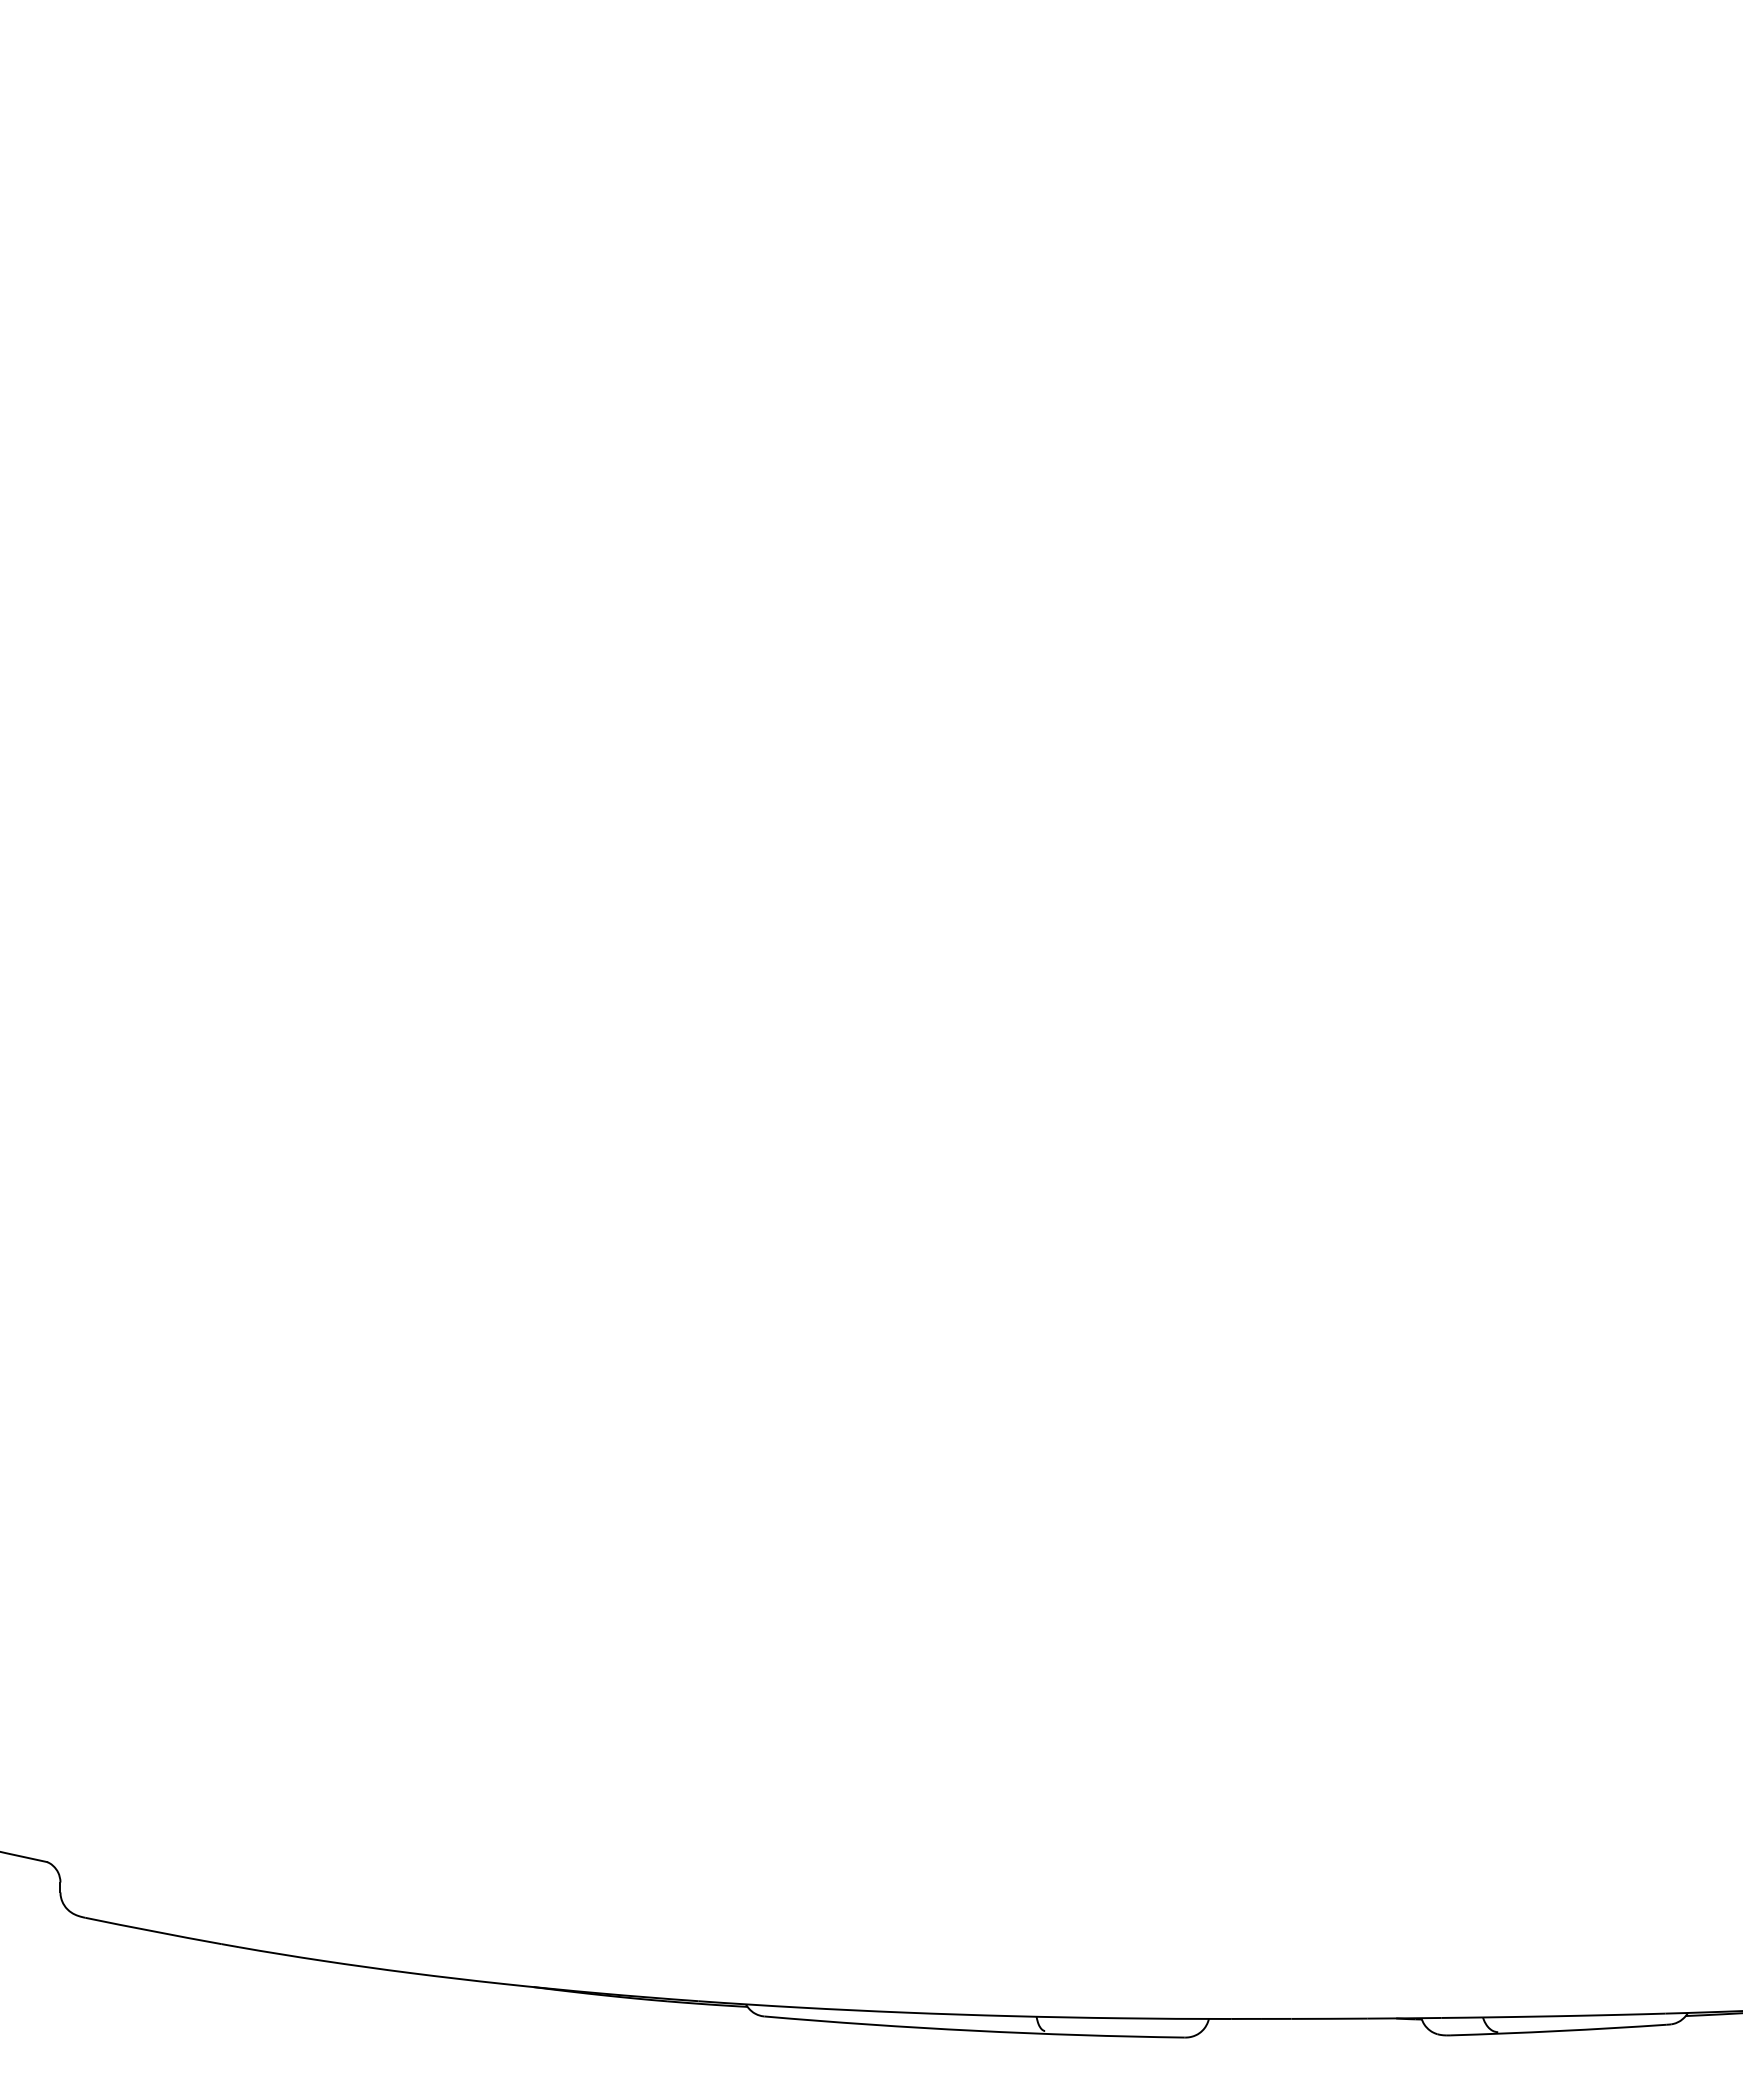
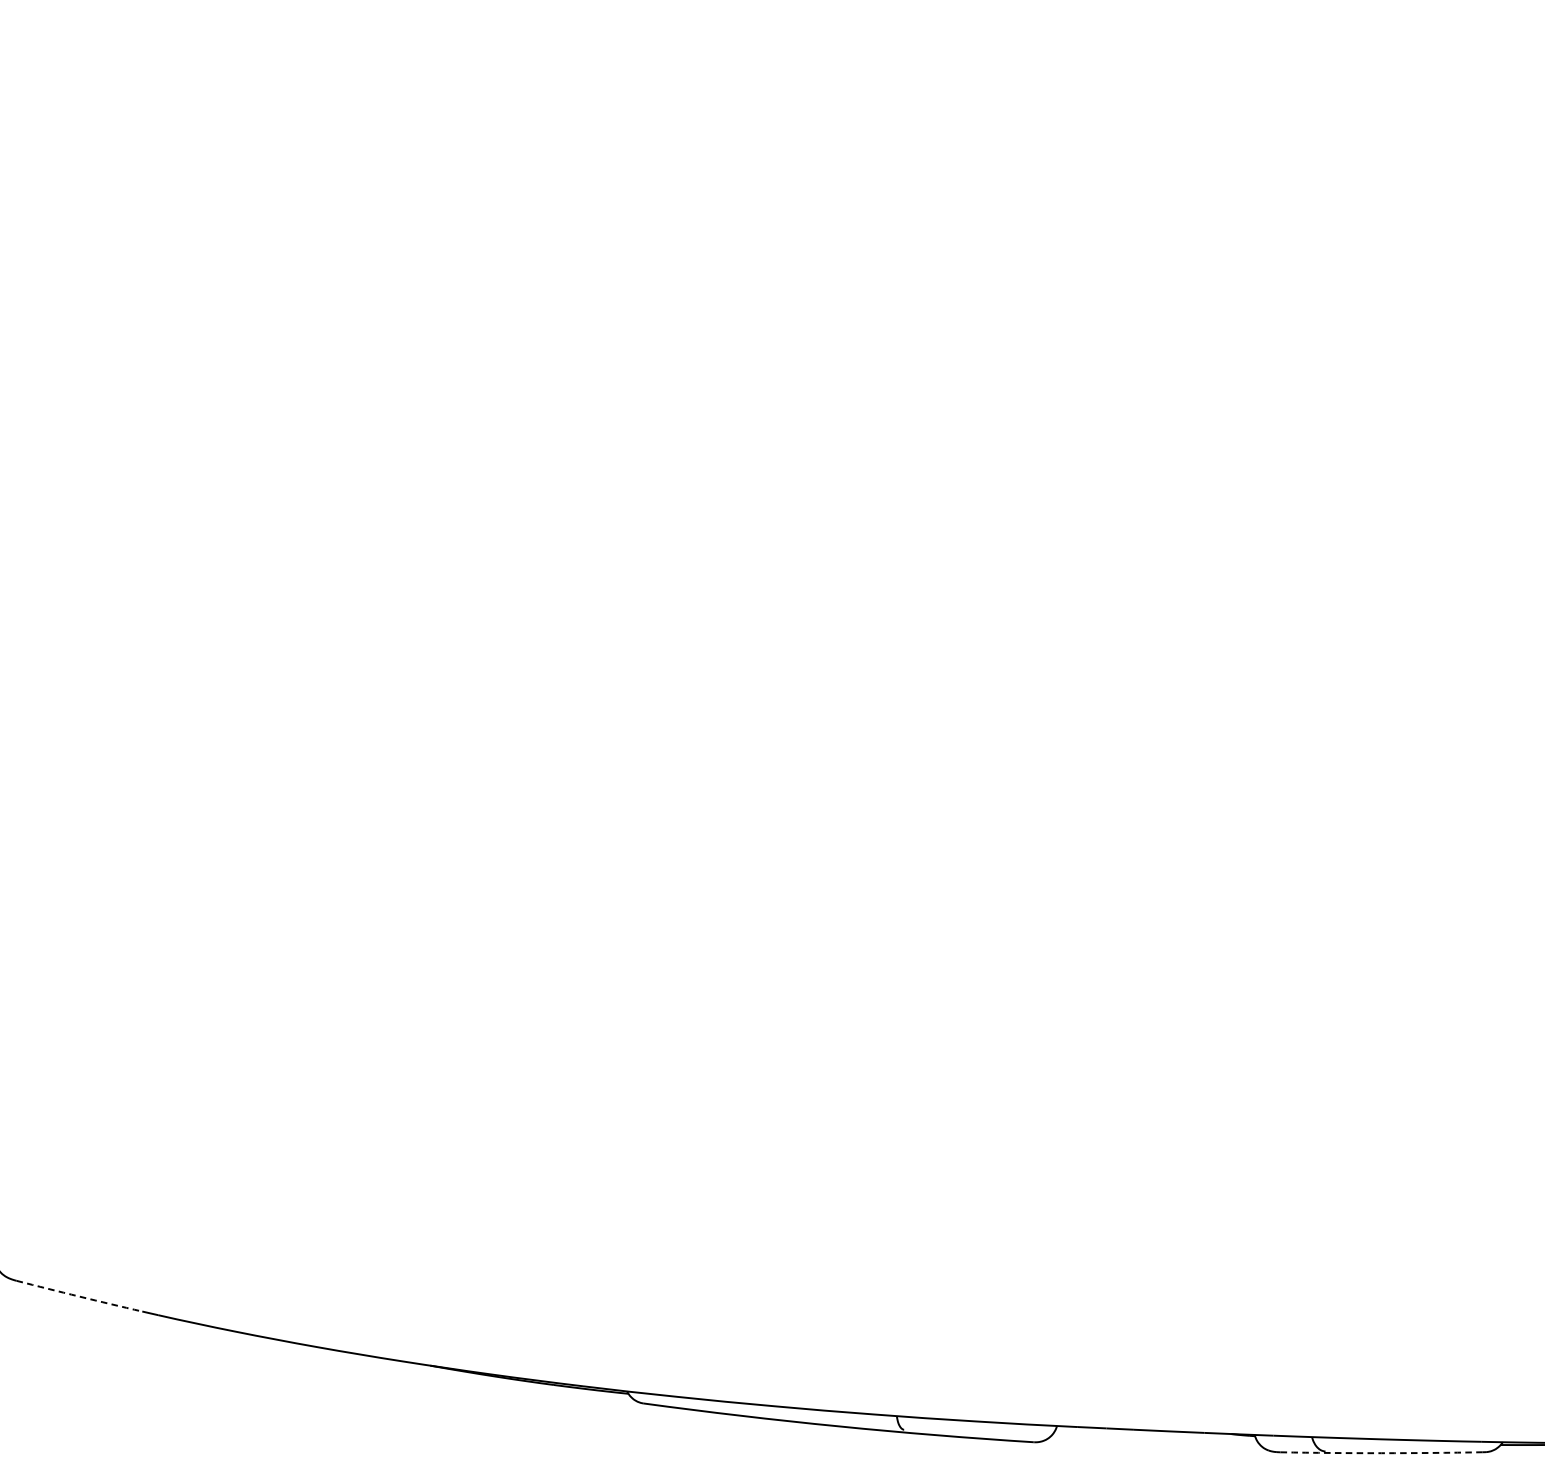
arc: (153, 1931) -> (79, 1296), solid -> dashed
arc: (1558, 2031) -> (1381, 1453), solid -> dashed

